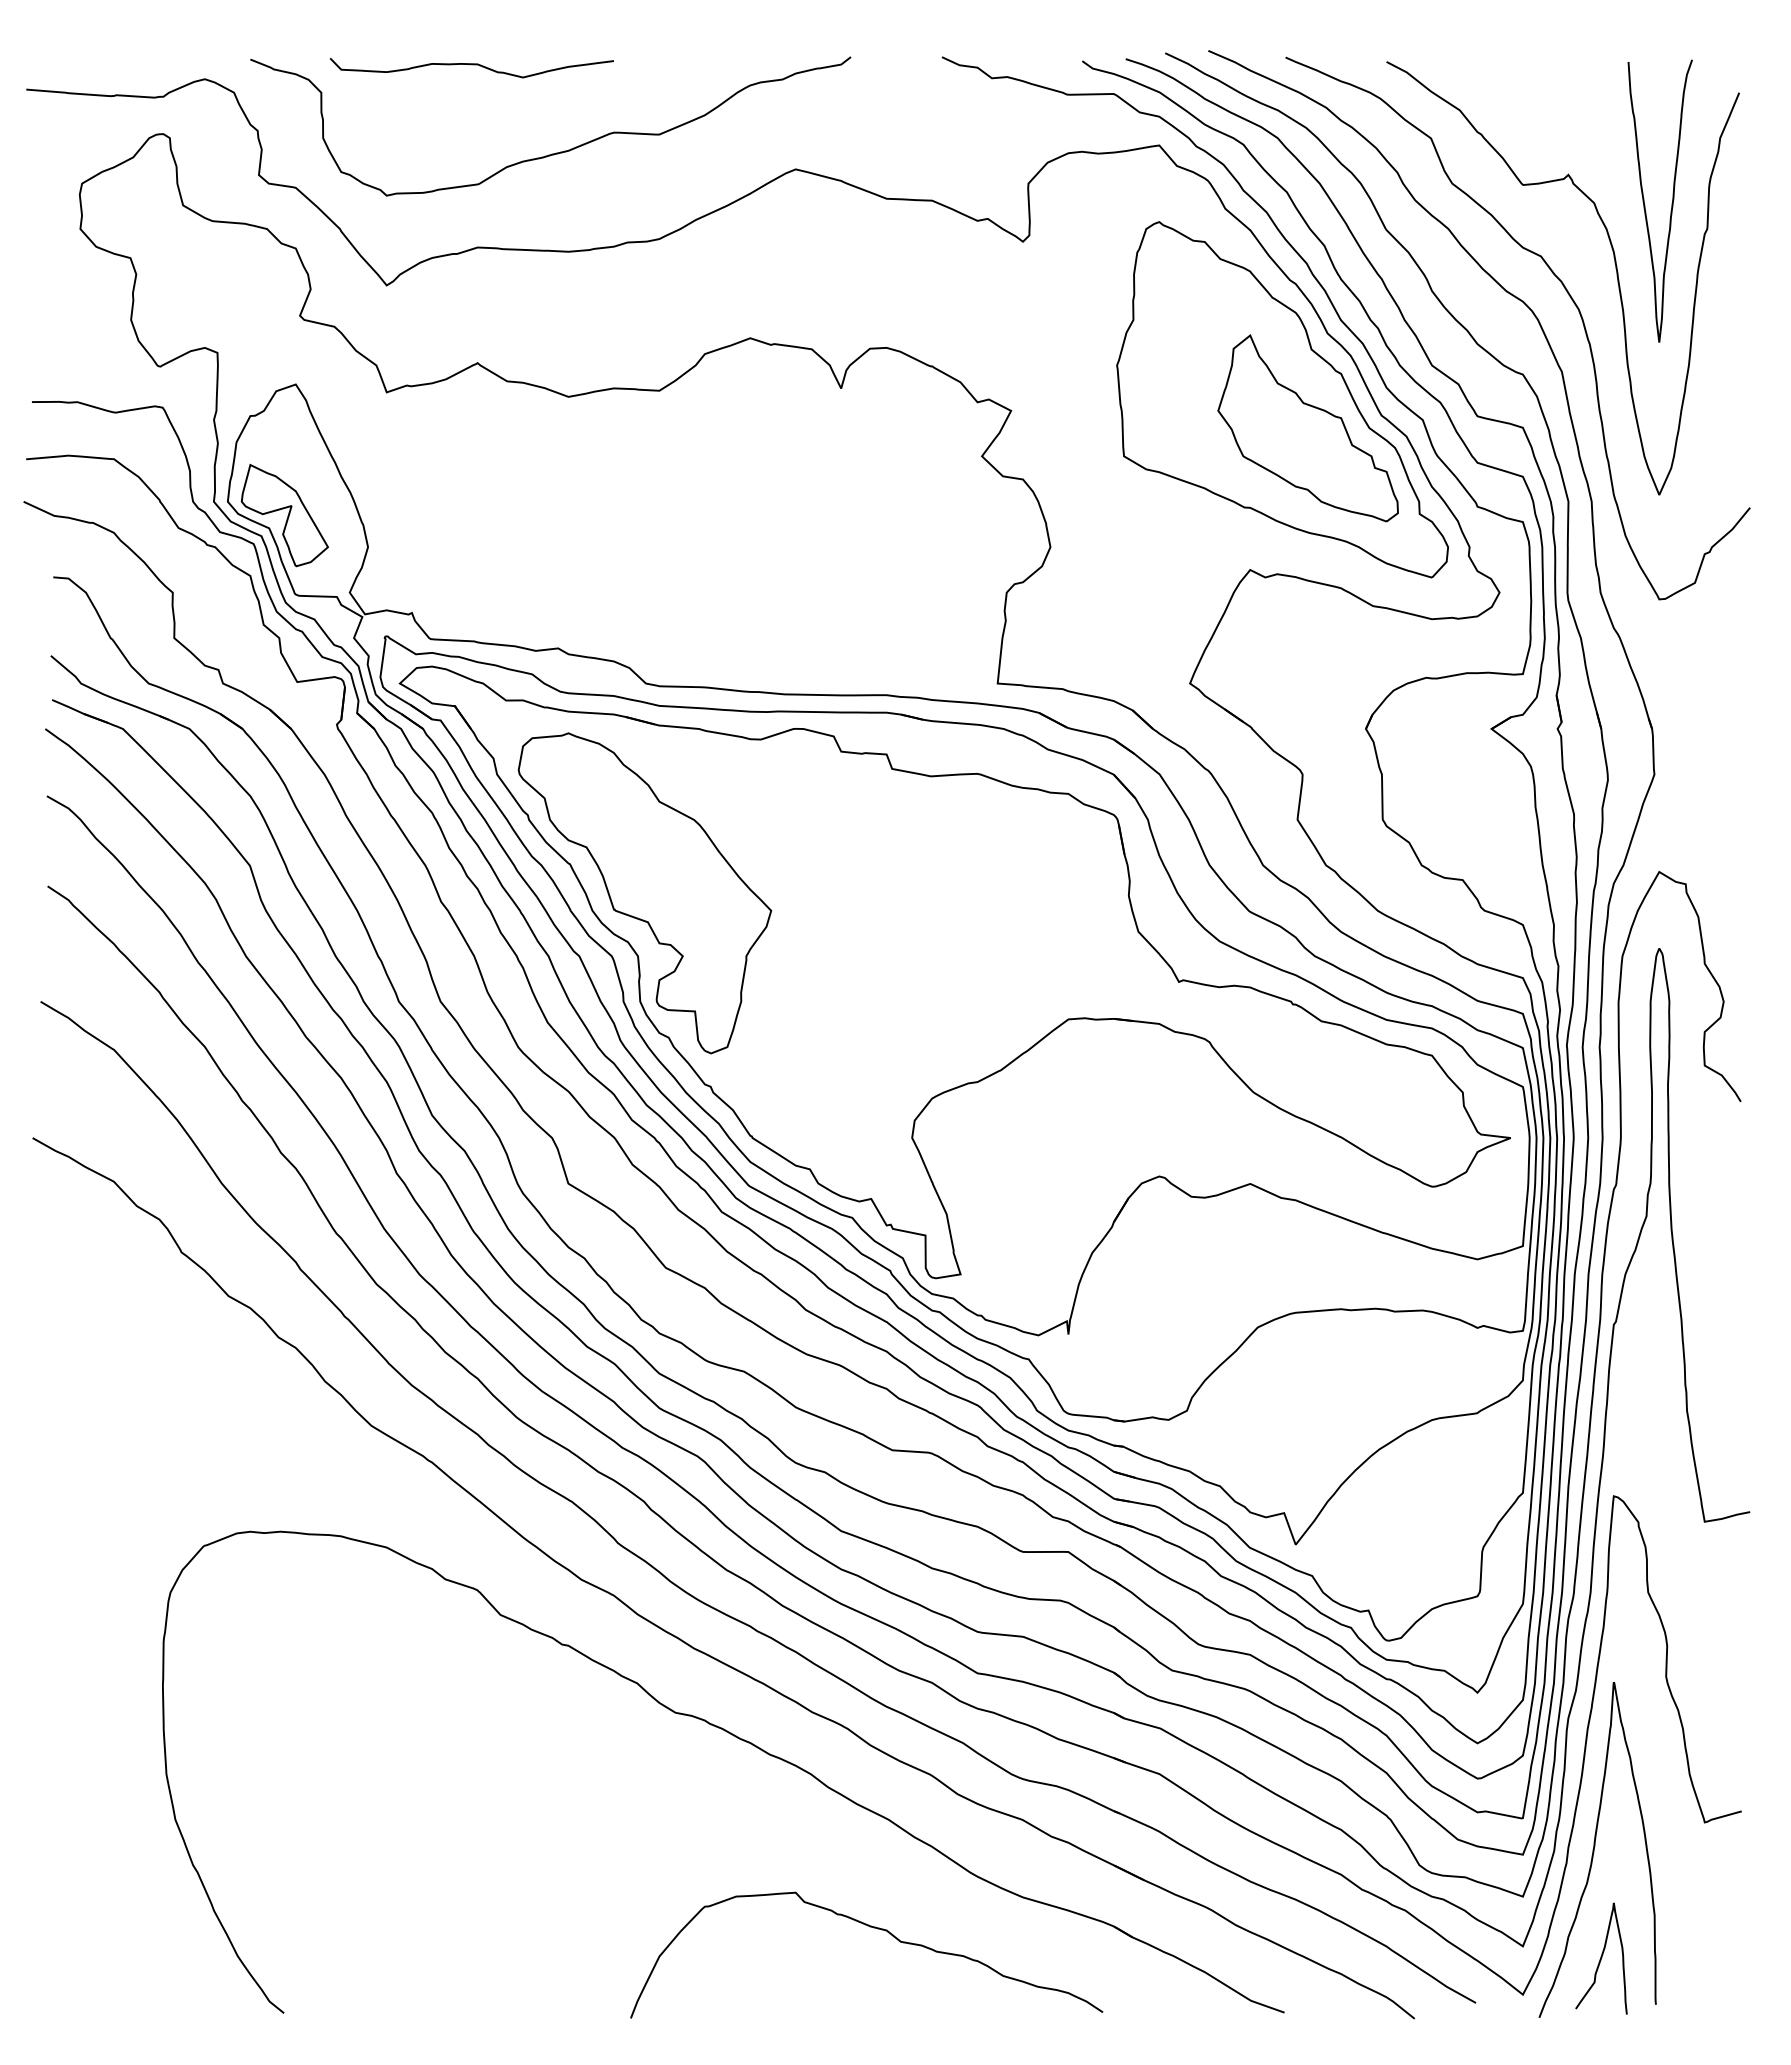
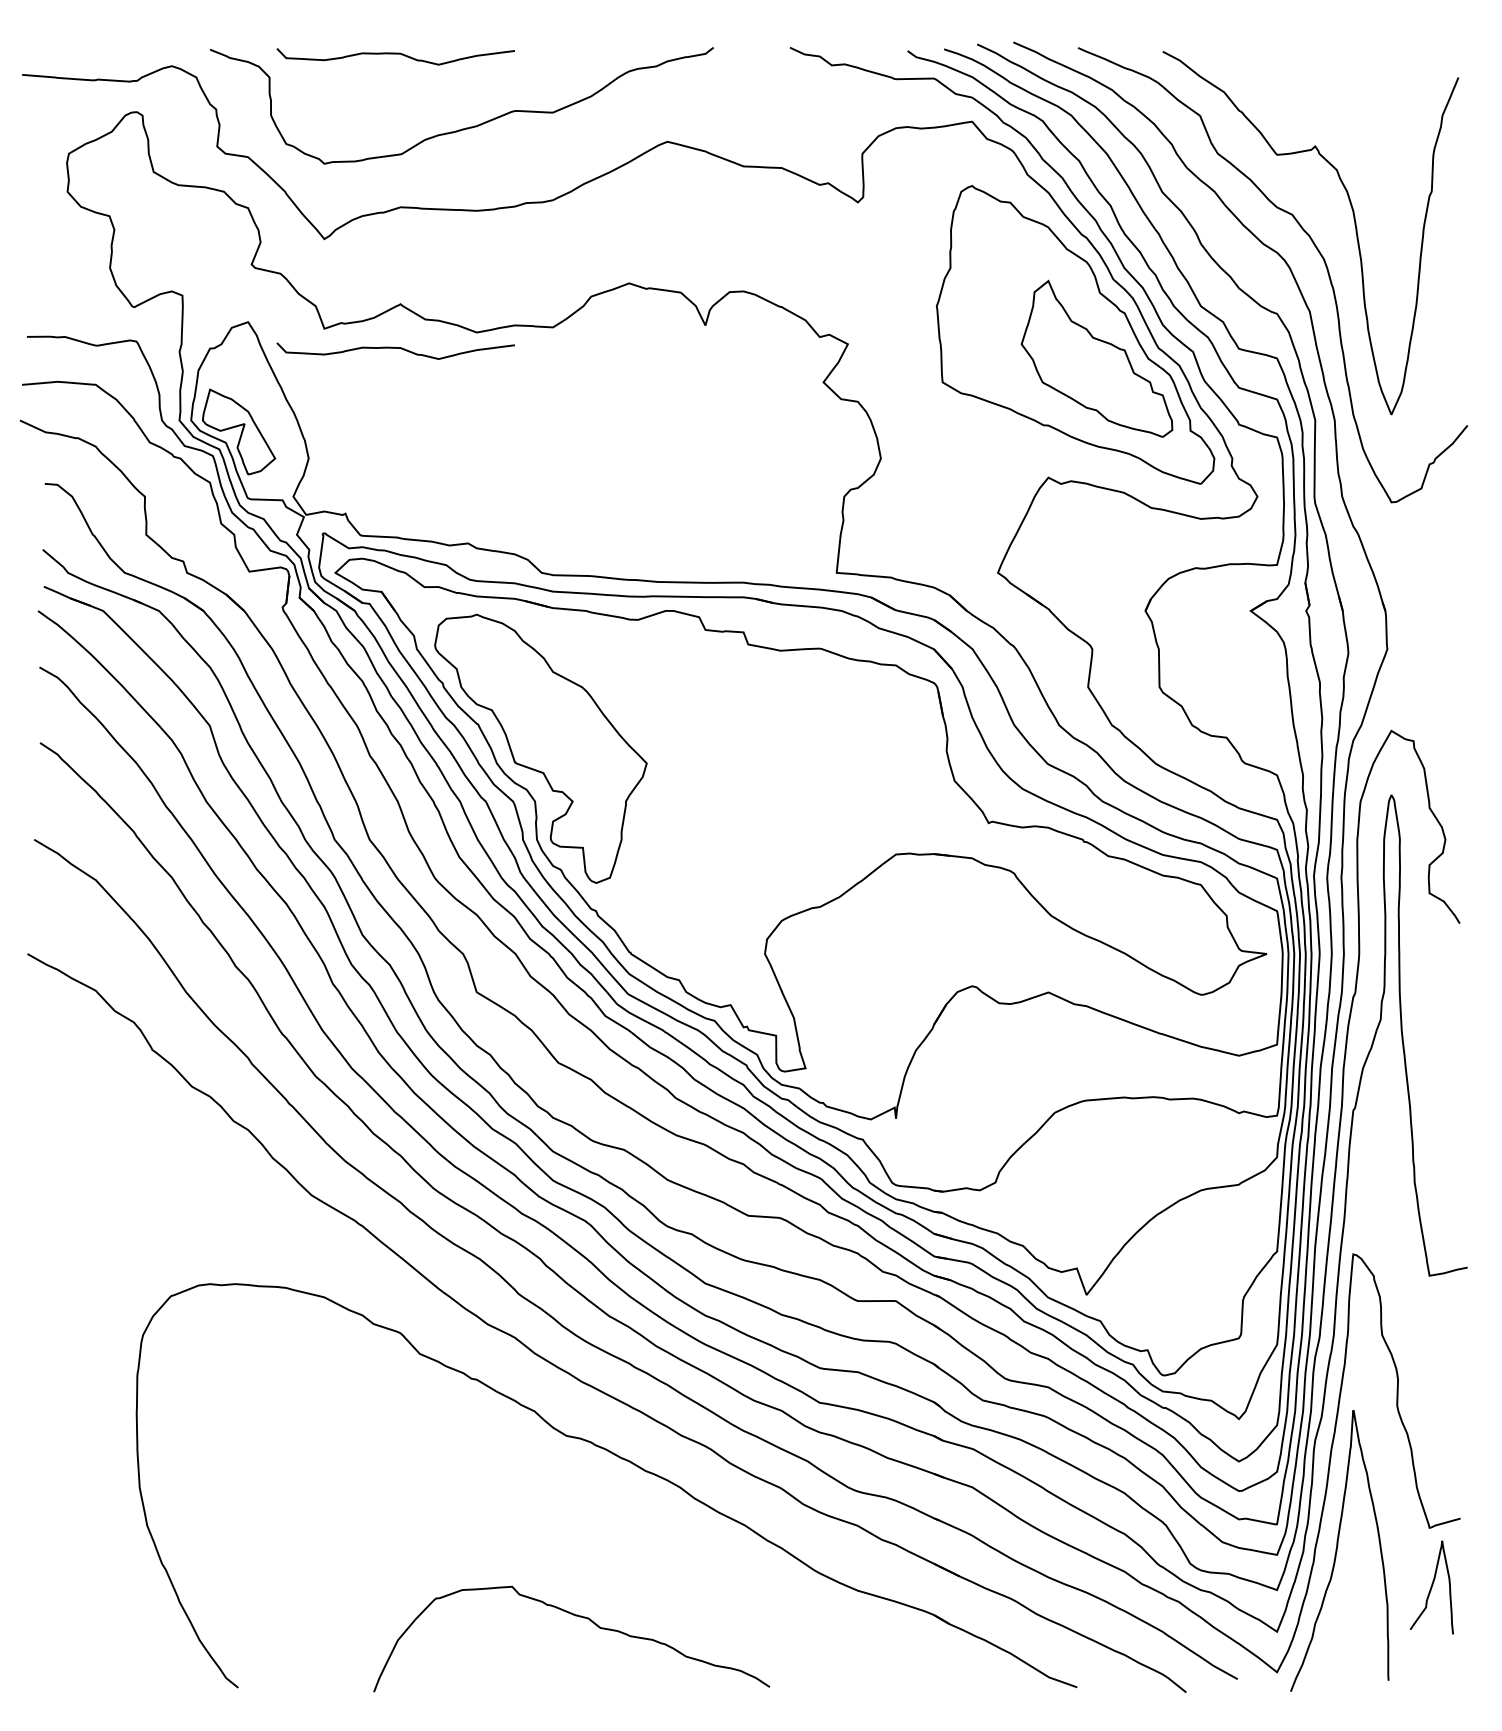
curve: (1671, 203) -> (1401, 170), removed
curve: (471, 416) -> (395, 348), added
curve: (873, 1928) -> (577, 1616), moved
curve: (1601, 1958) -> (1431, 1587), moved

